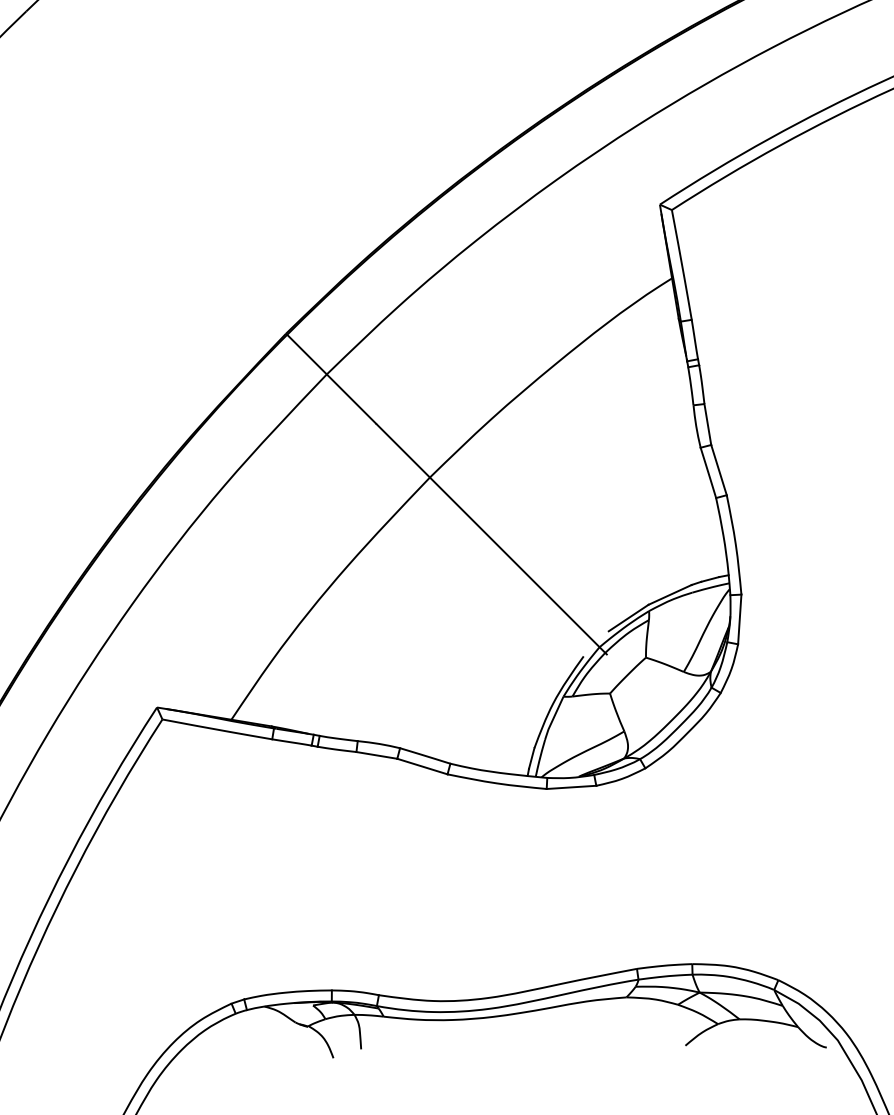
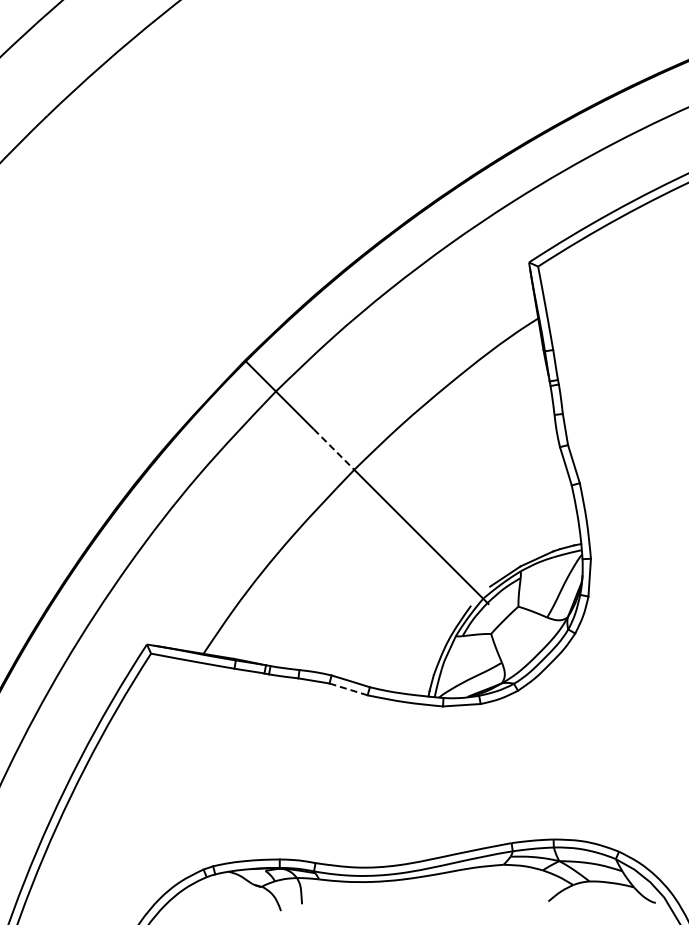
line: (403, 450) -> (334, 449), solid -> dashed
line: (422, 766) -> (348, 689), solid -> dashed

